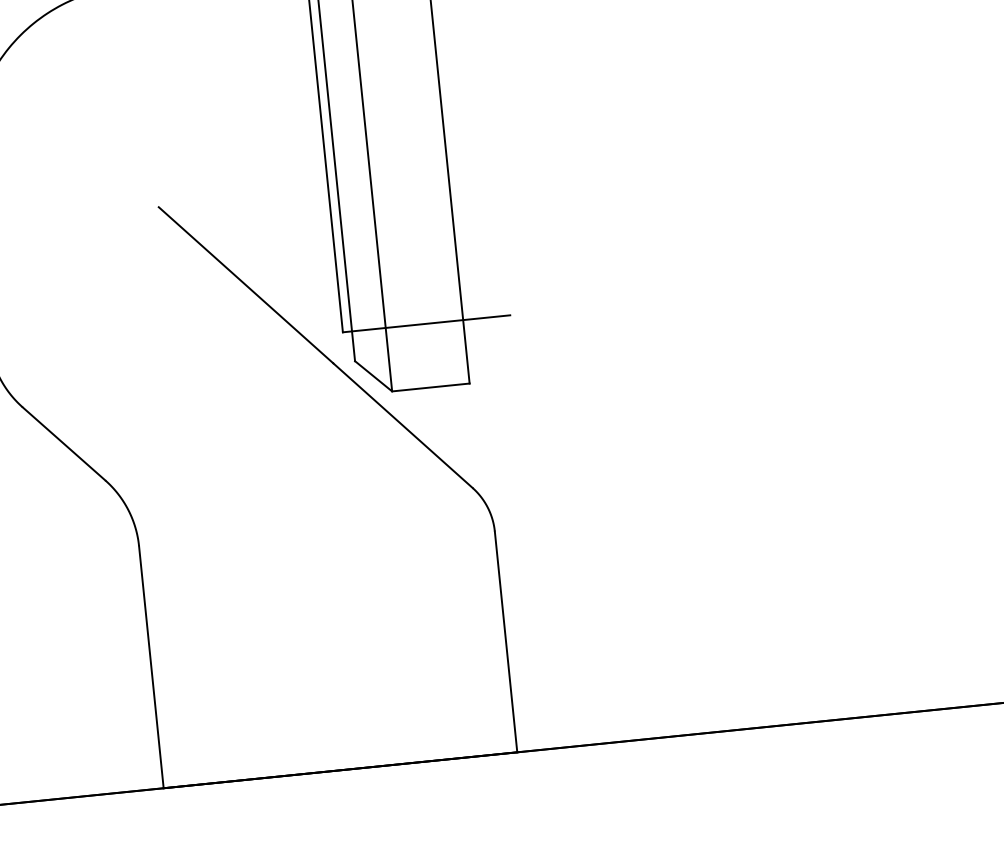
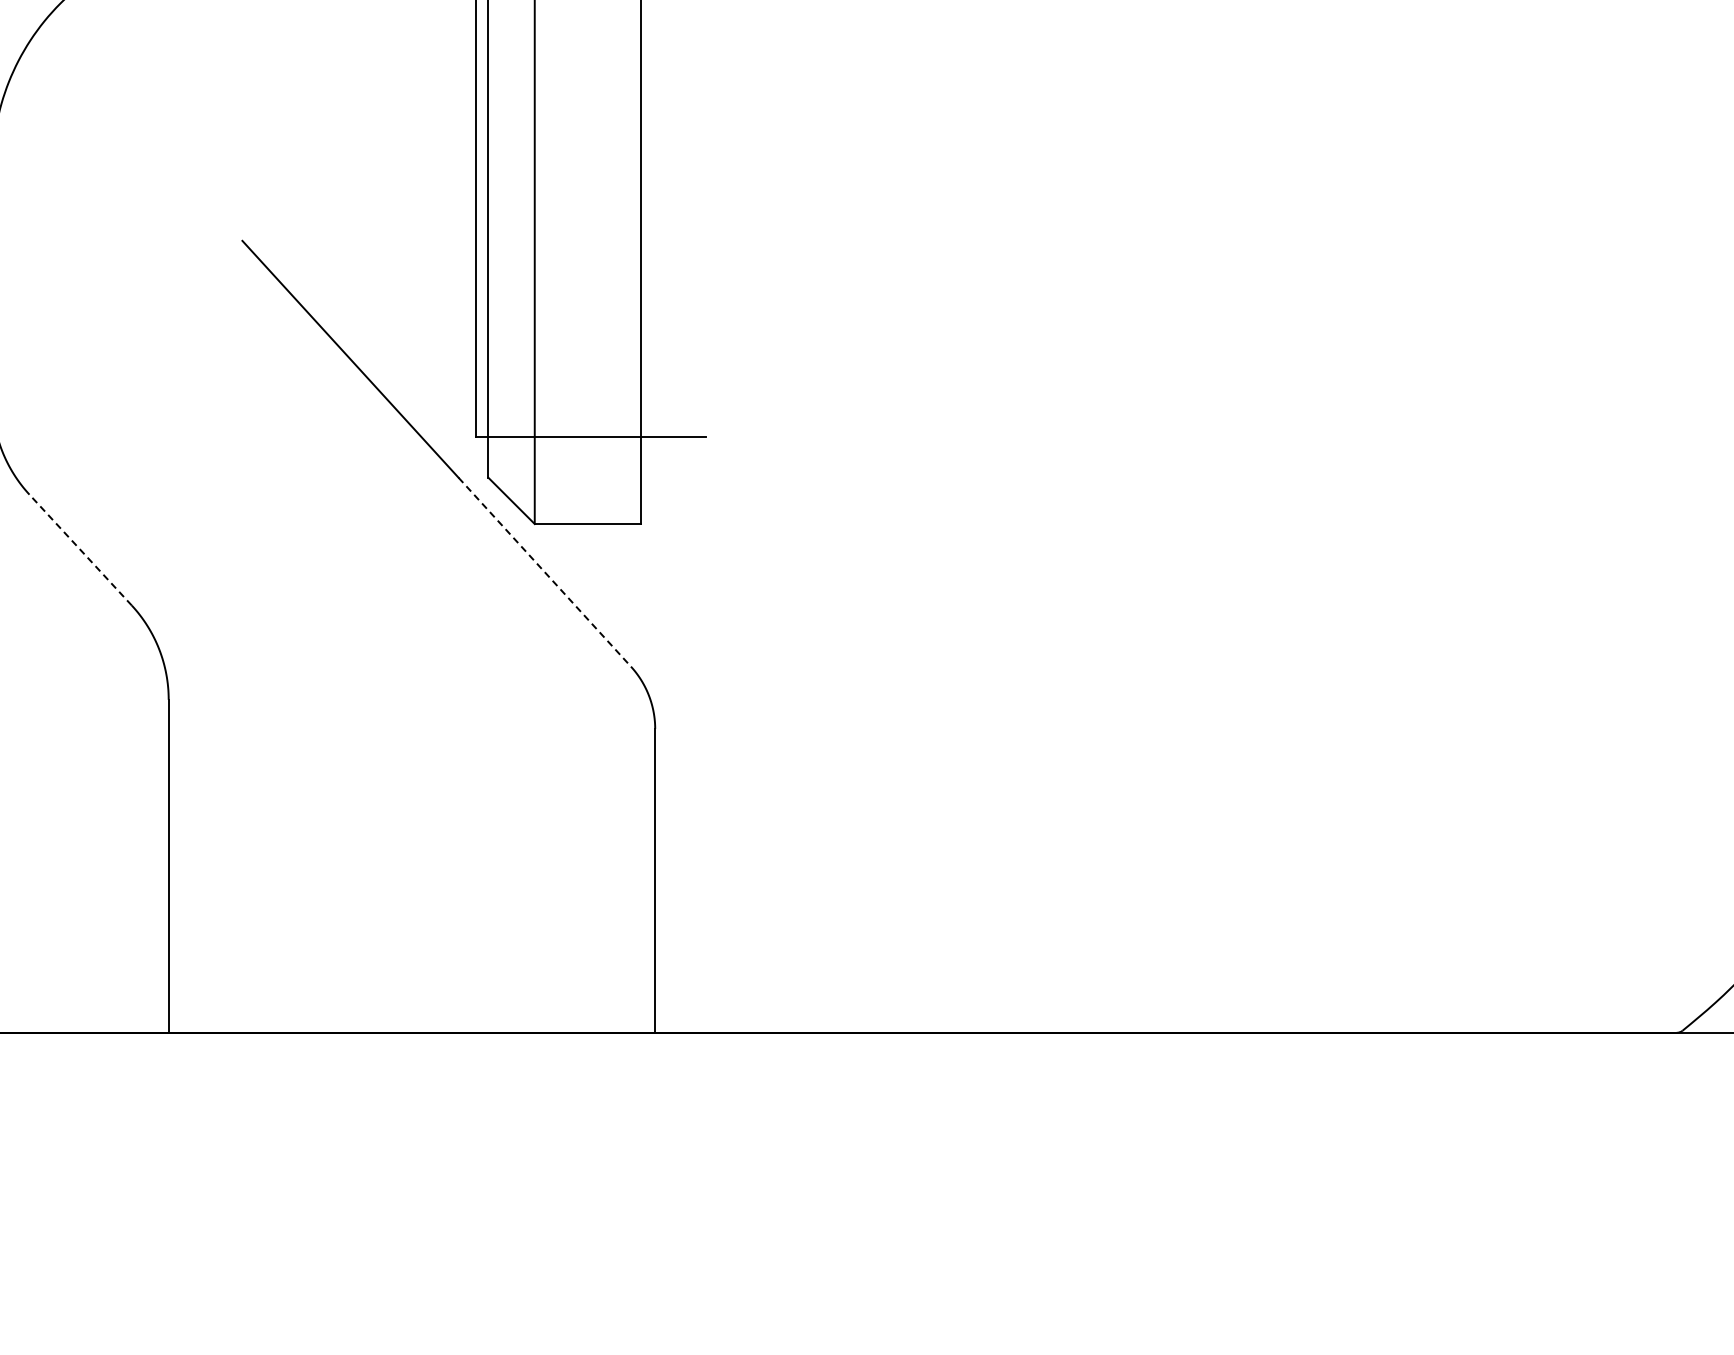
line: (402, 425) -> (544, 572), solid -> dashed
line: (63, 443) -> (80, 549), solid -> dashed

